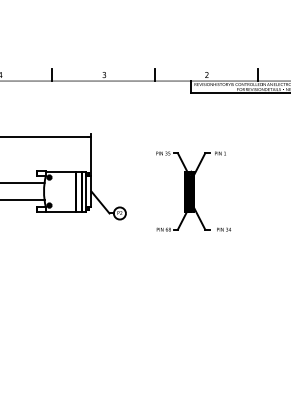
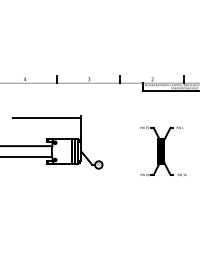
part: (193, 191) -> (163, 151), moved

